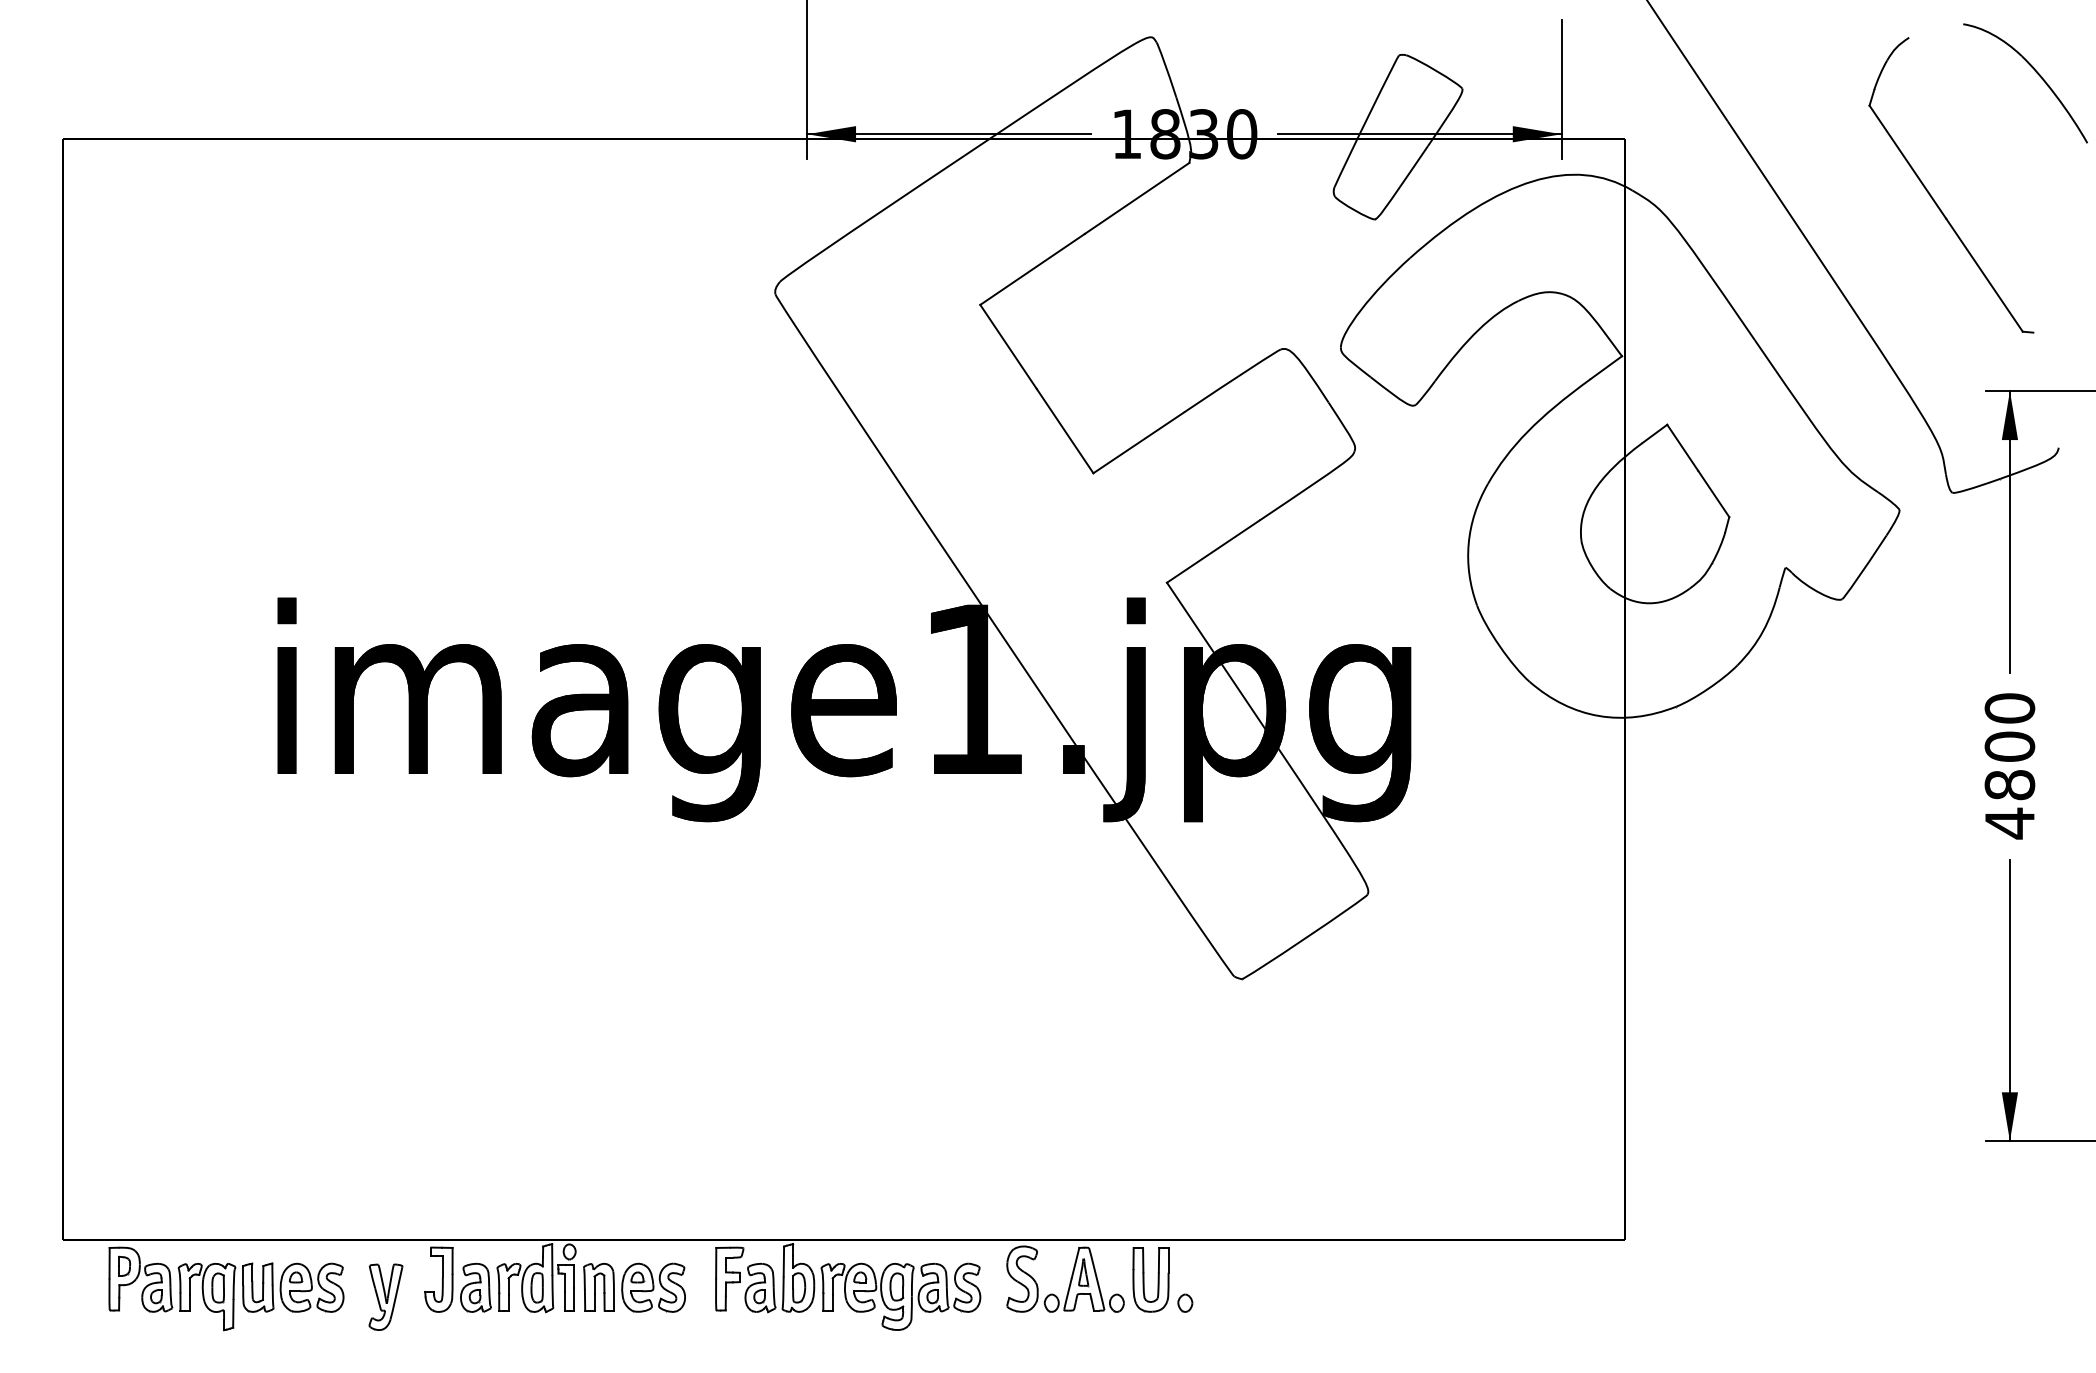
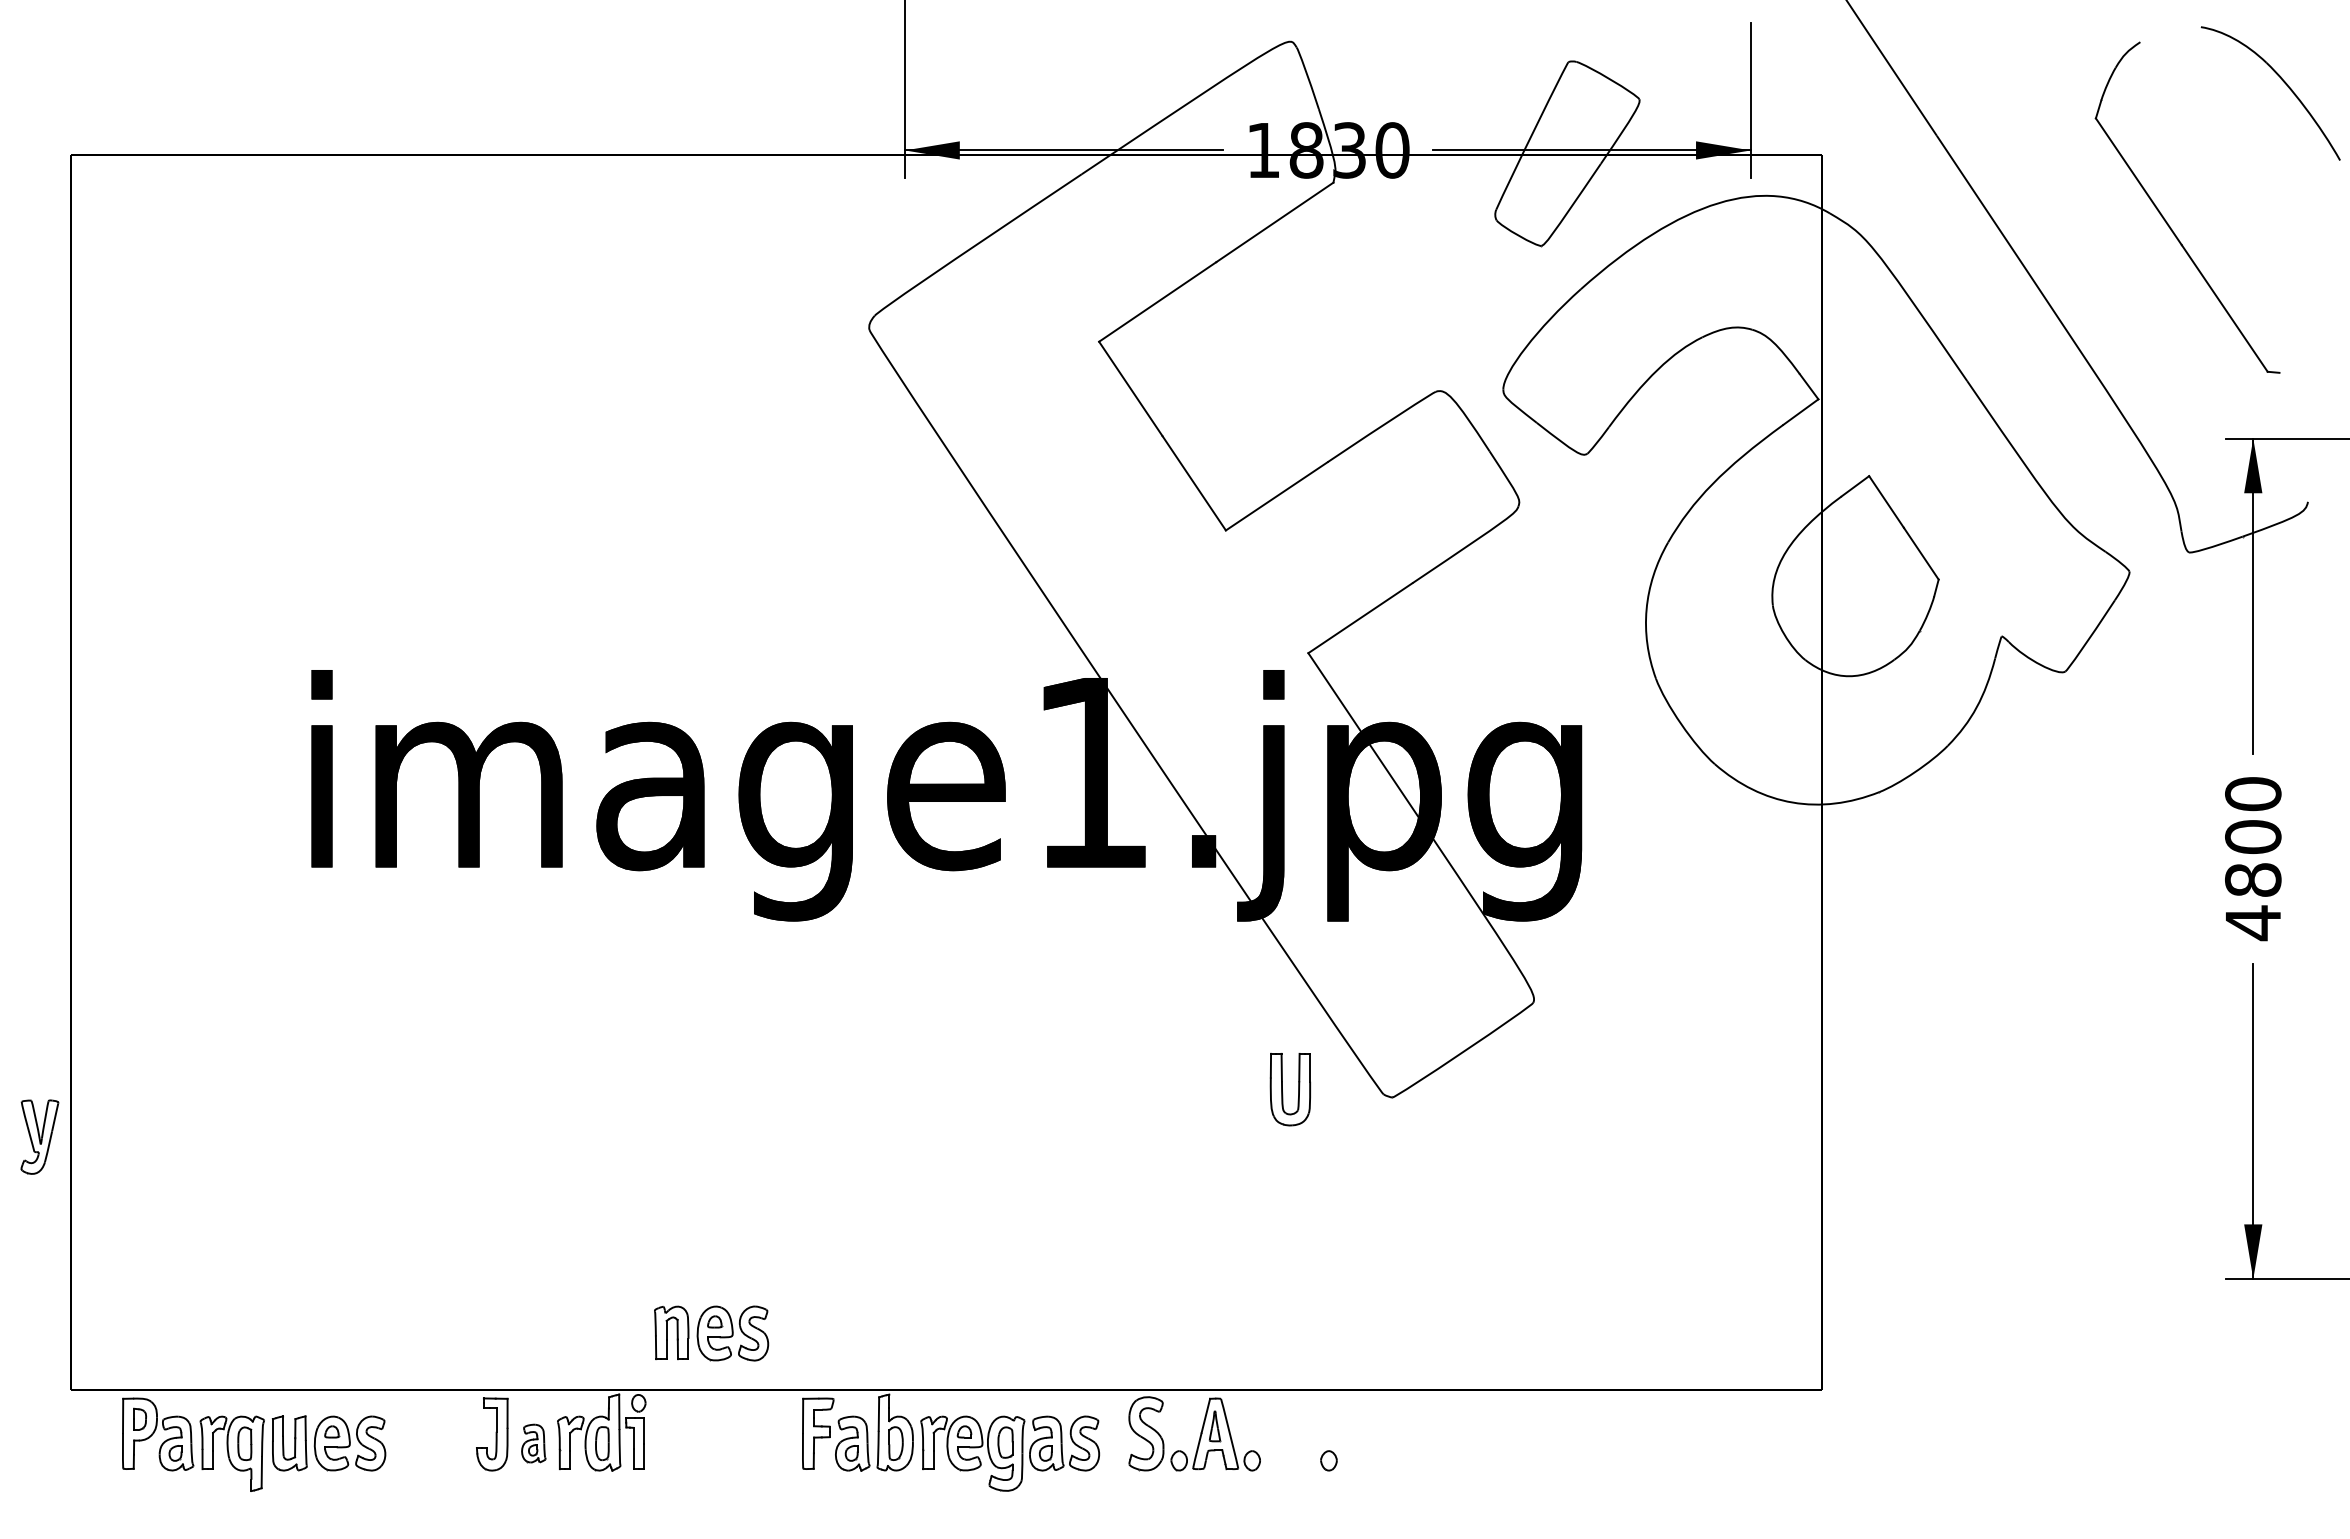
part: (1143, 1279) -> (1282, 1089), moved
part: (475, 1287) -> (533, 1443), size x0.7
part: (634, 1287) -> (711, 1333), moved
part: (385, 1296) -> (39, 1136), moved

